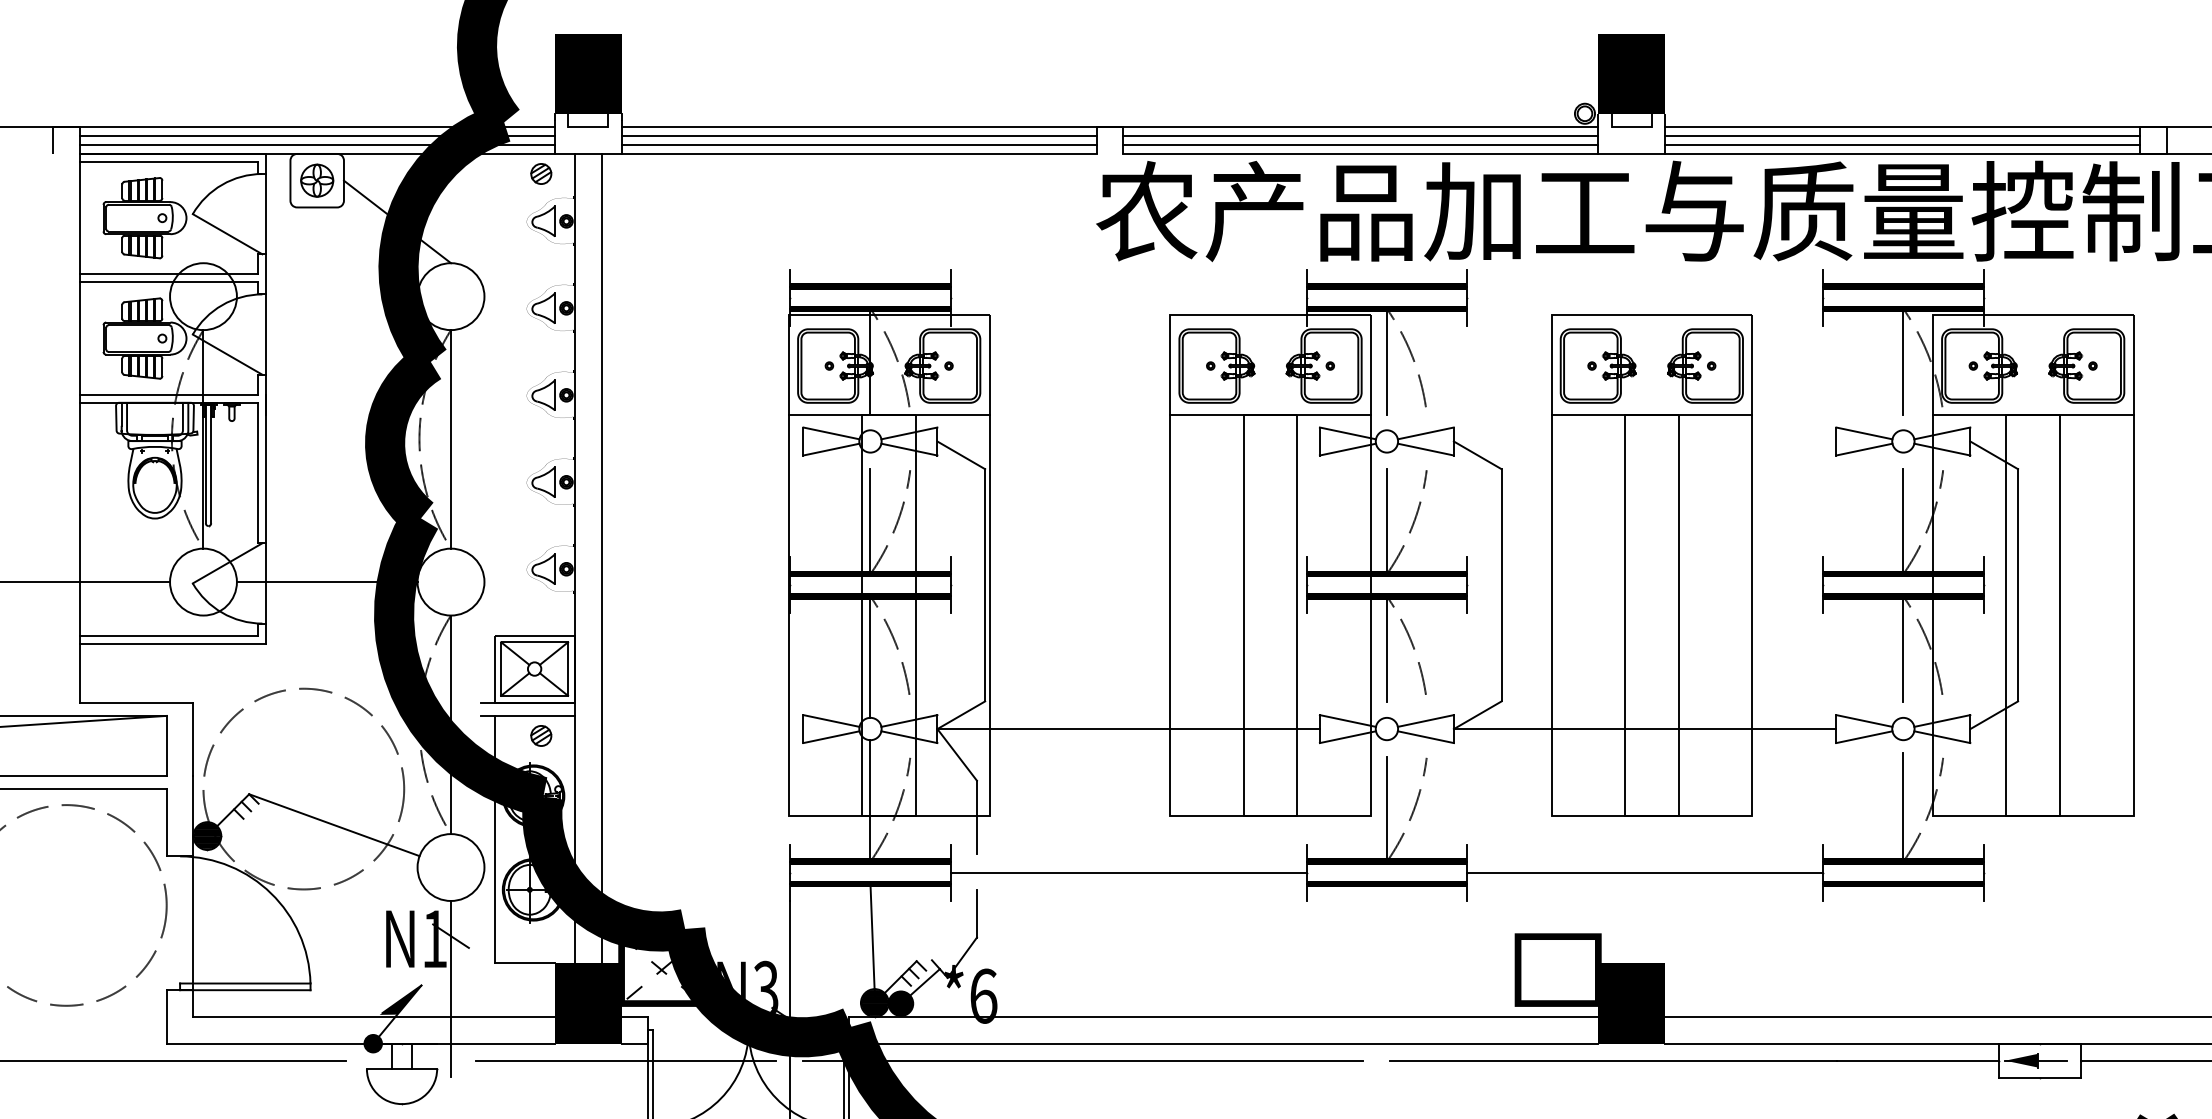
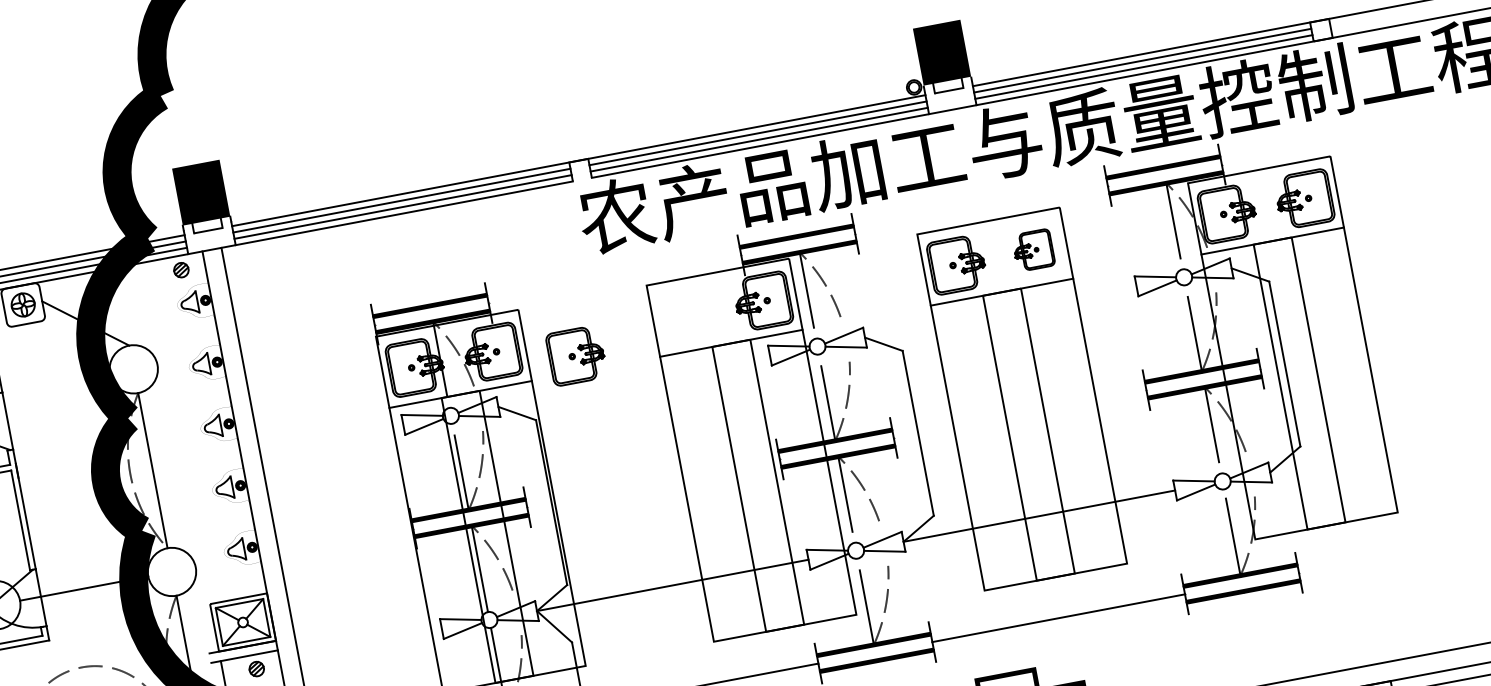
part: (1216, 365) -> (576, 355), moved
part: (1705, 365) -> (1033, 249), size x0.7

